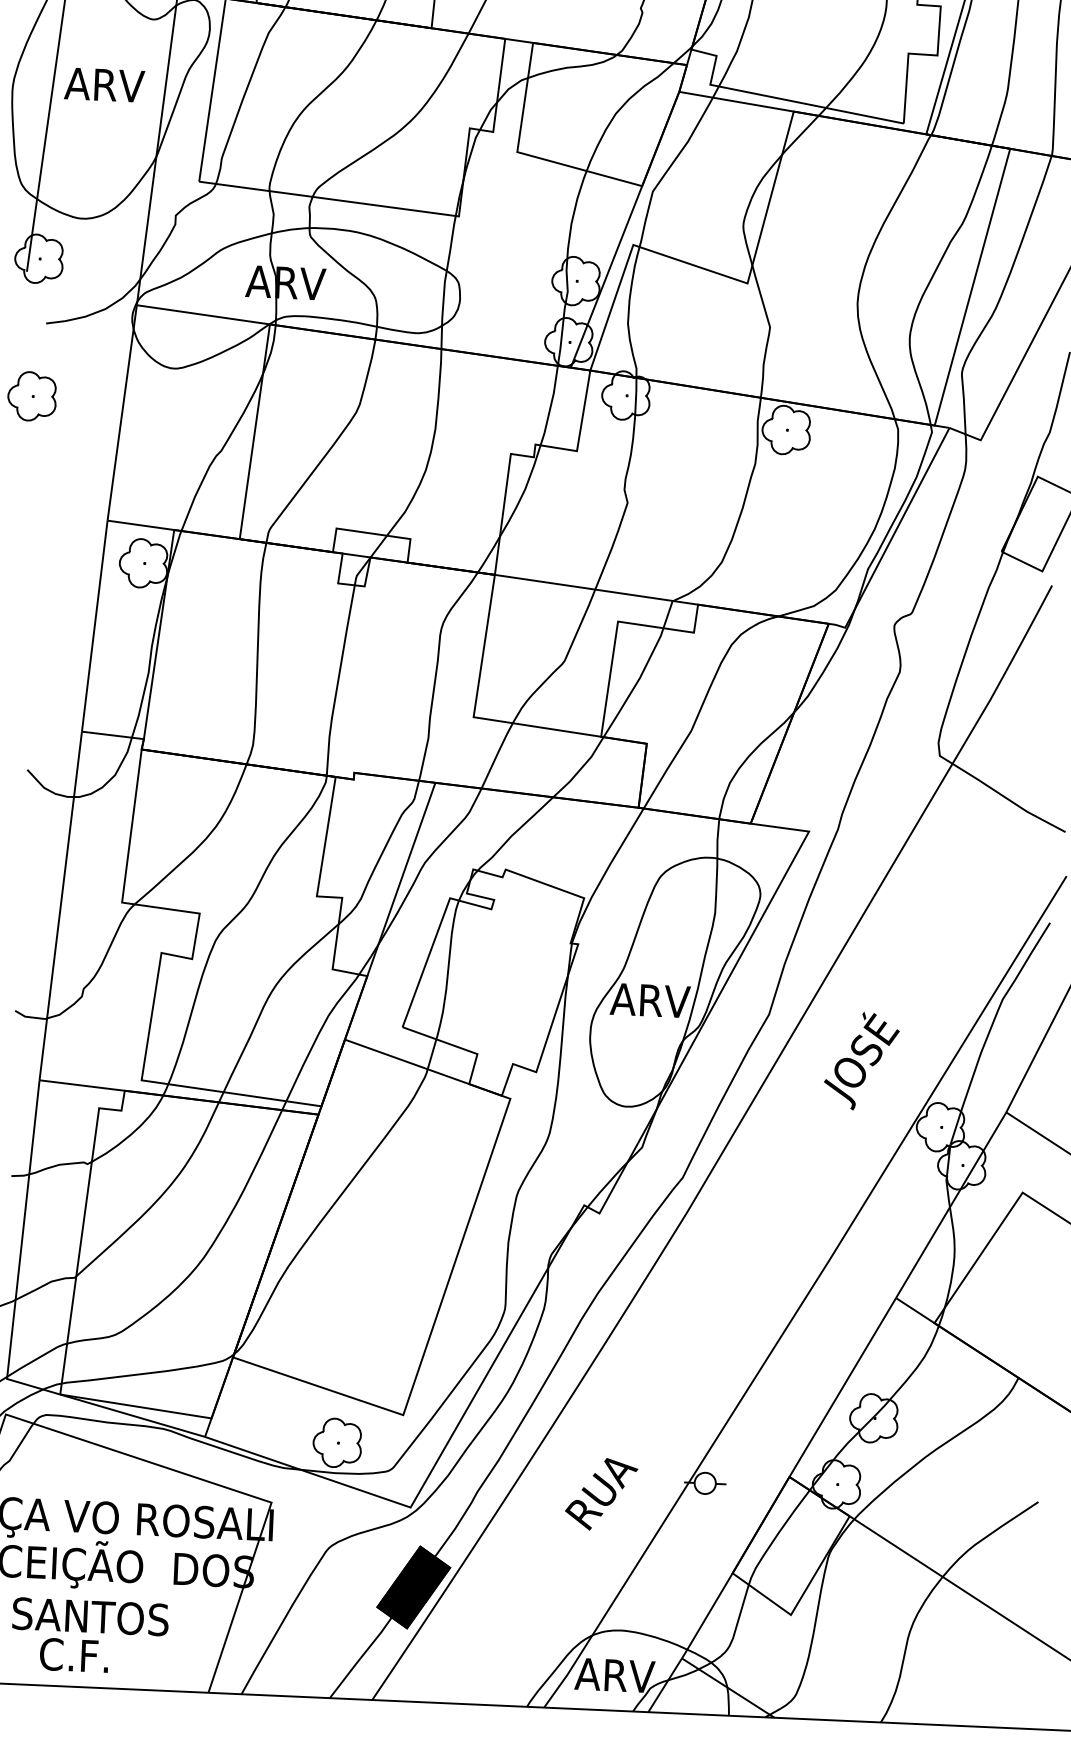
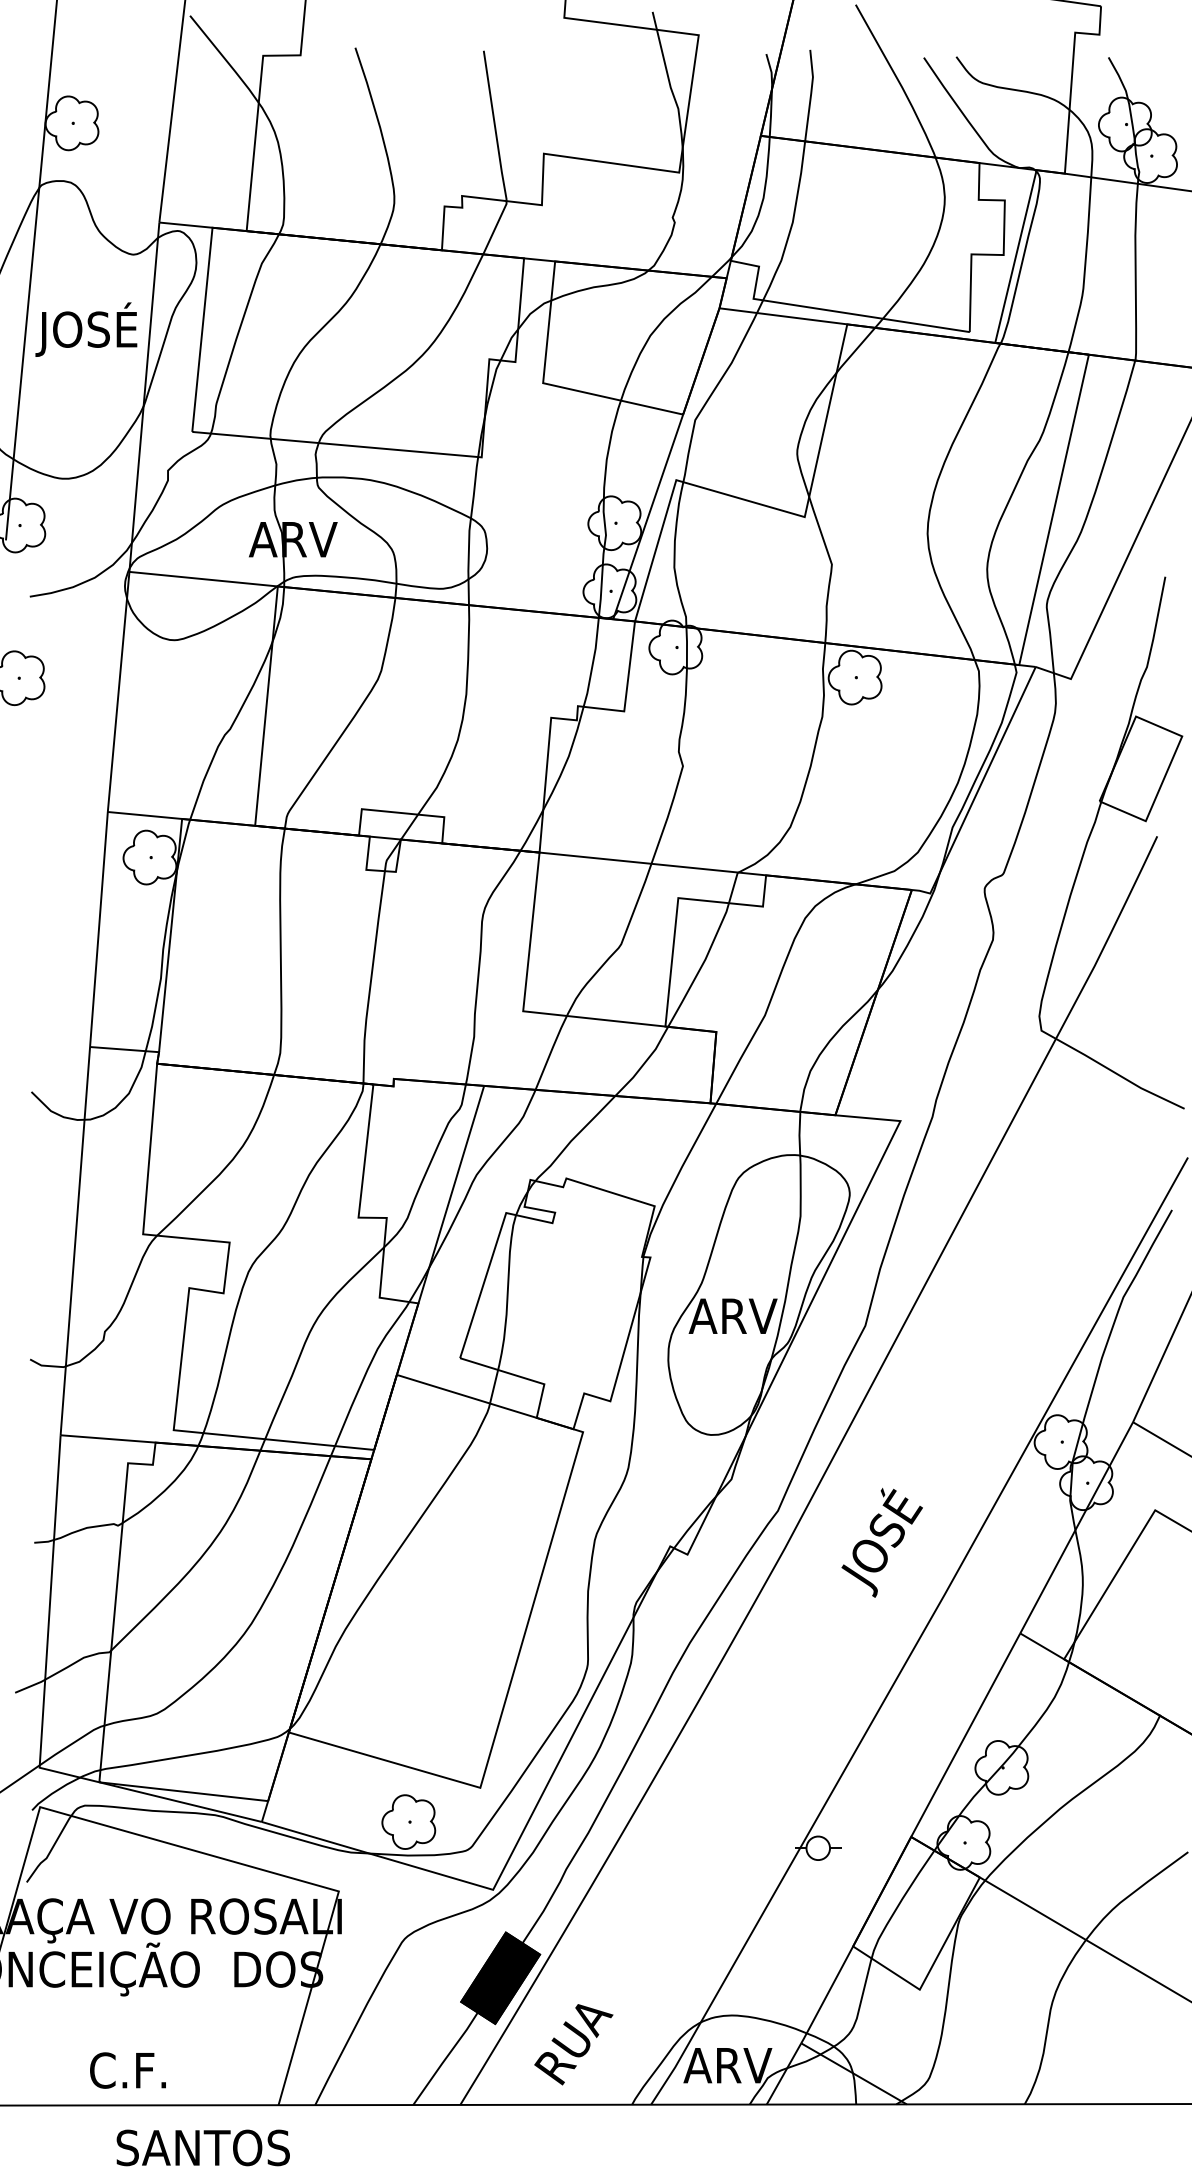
text: (108, 85) -> (86, 329), ARV -> JOSÉ
text: (860, 1060) -> (881, 1542), moved
text: (601, 1494) -> (573, 2044), moved
text: (90, 1616) -> (202, 2147), moved

